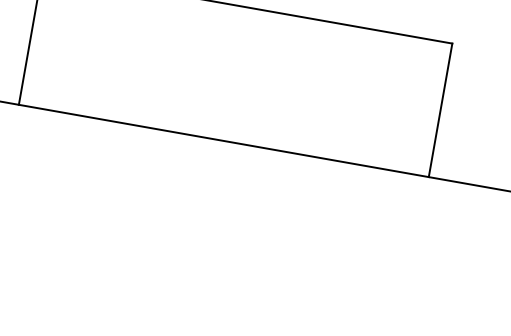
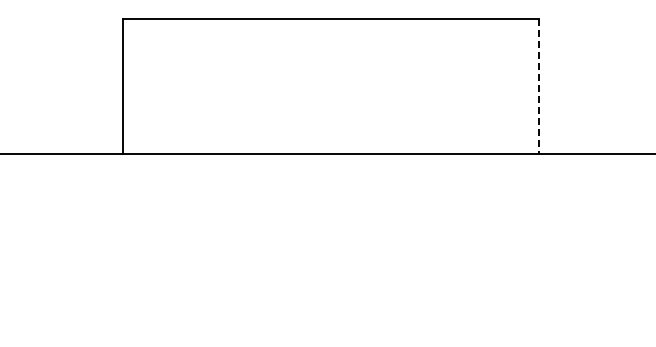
line: (440, 110) -> (539, 86), solid -> dashed

